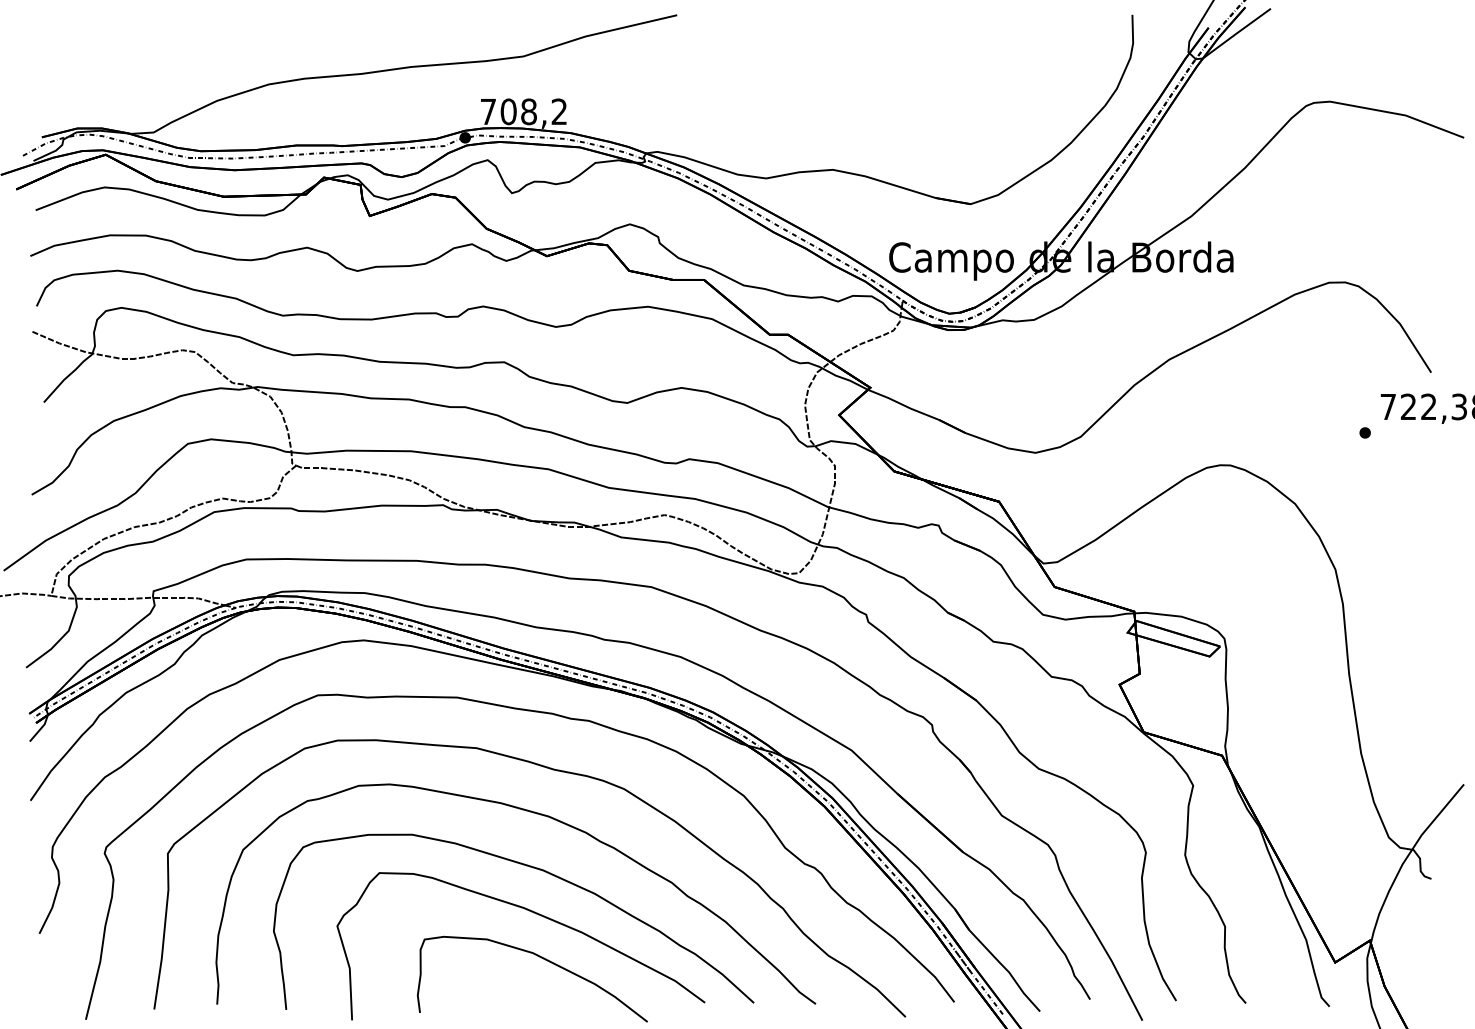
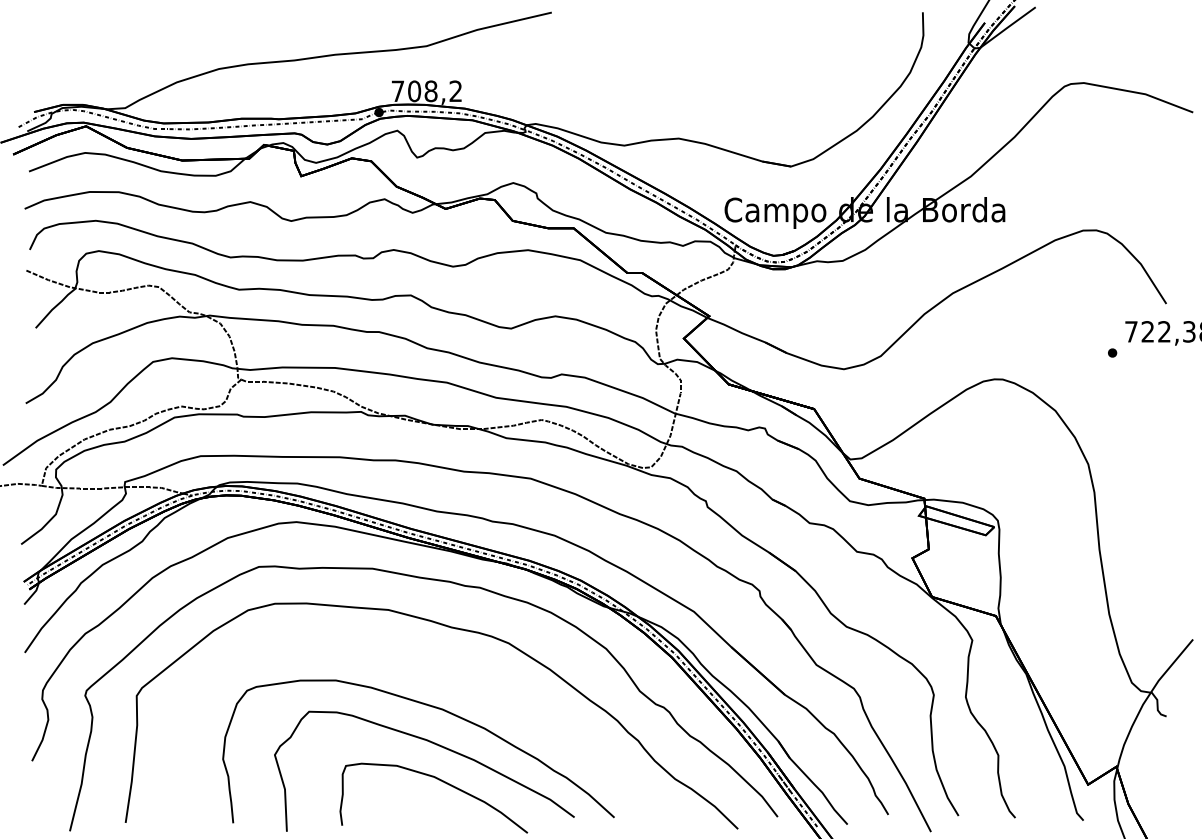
curve: (536, 814) -> (437, 664), removed

